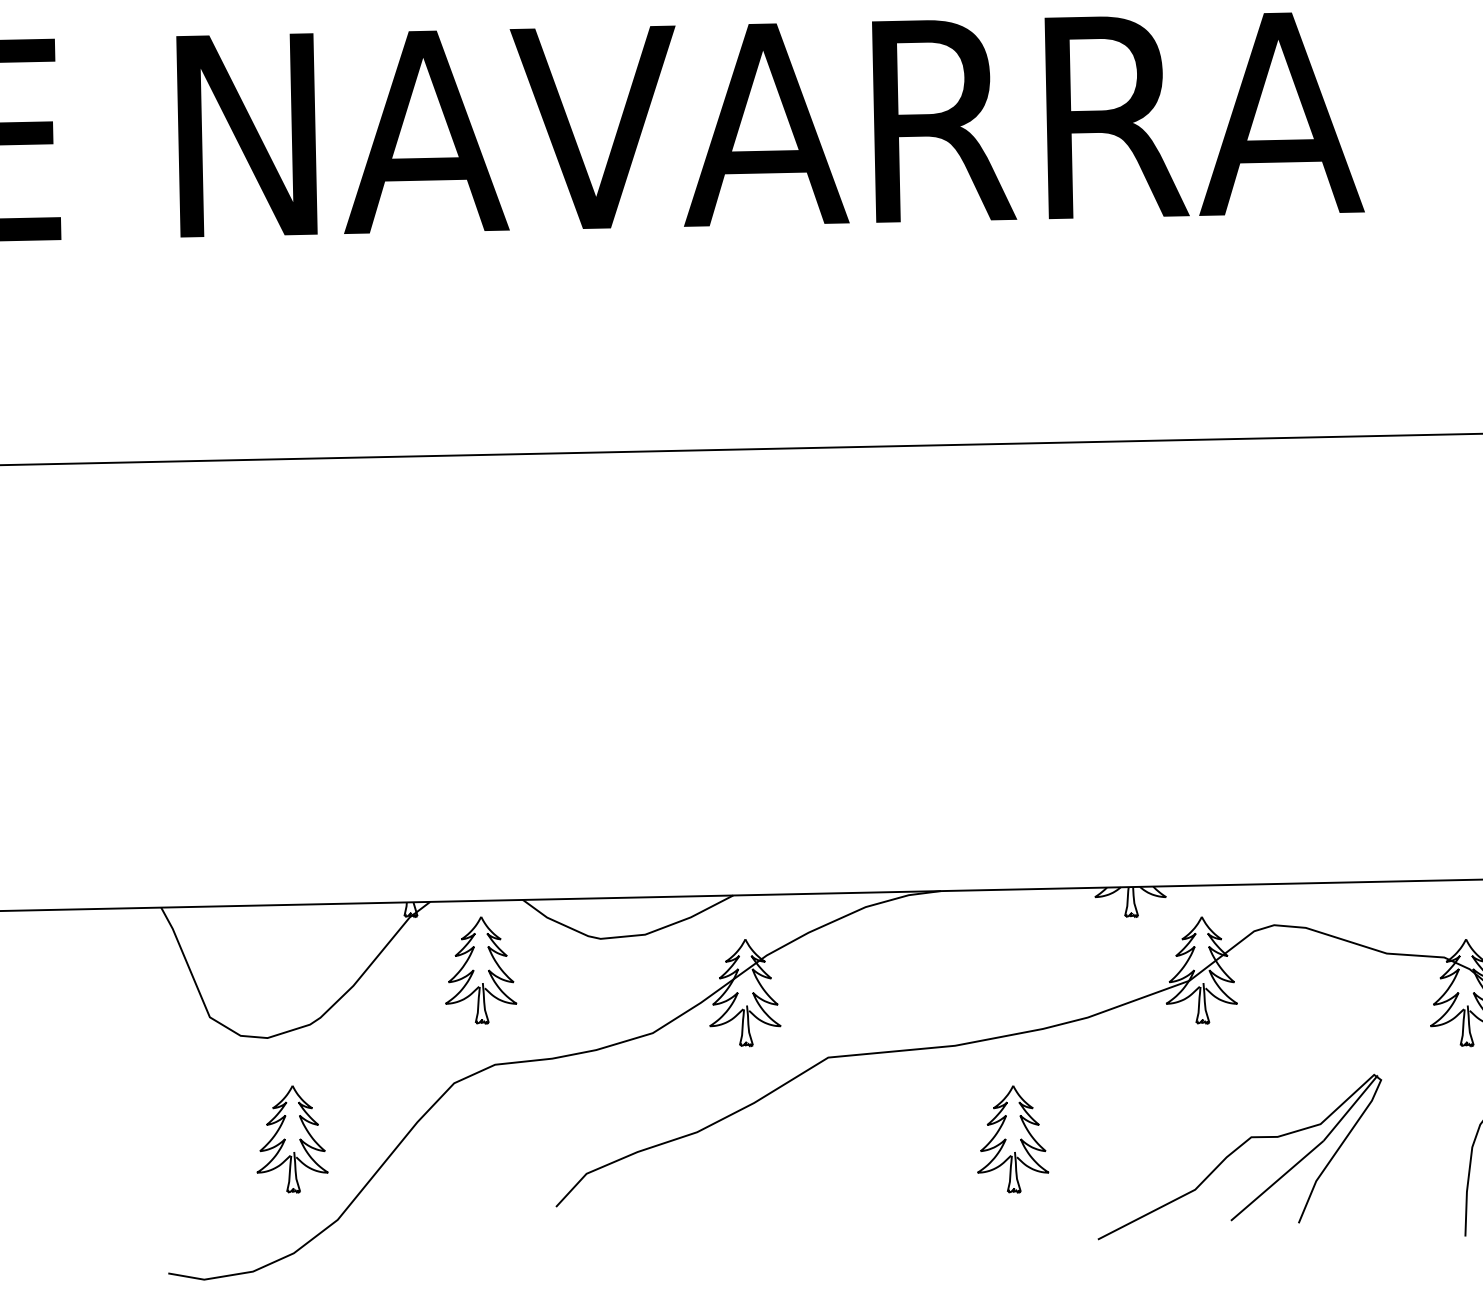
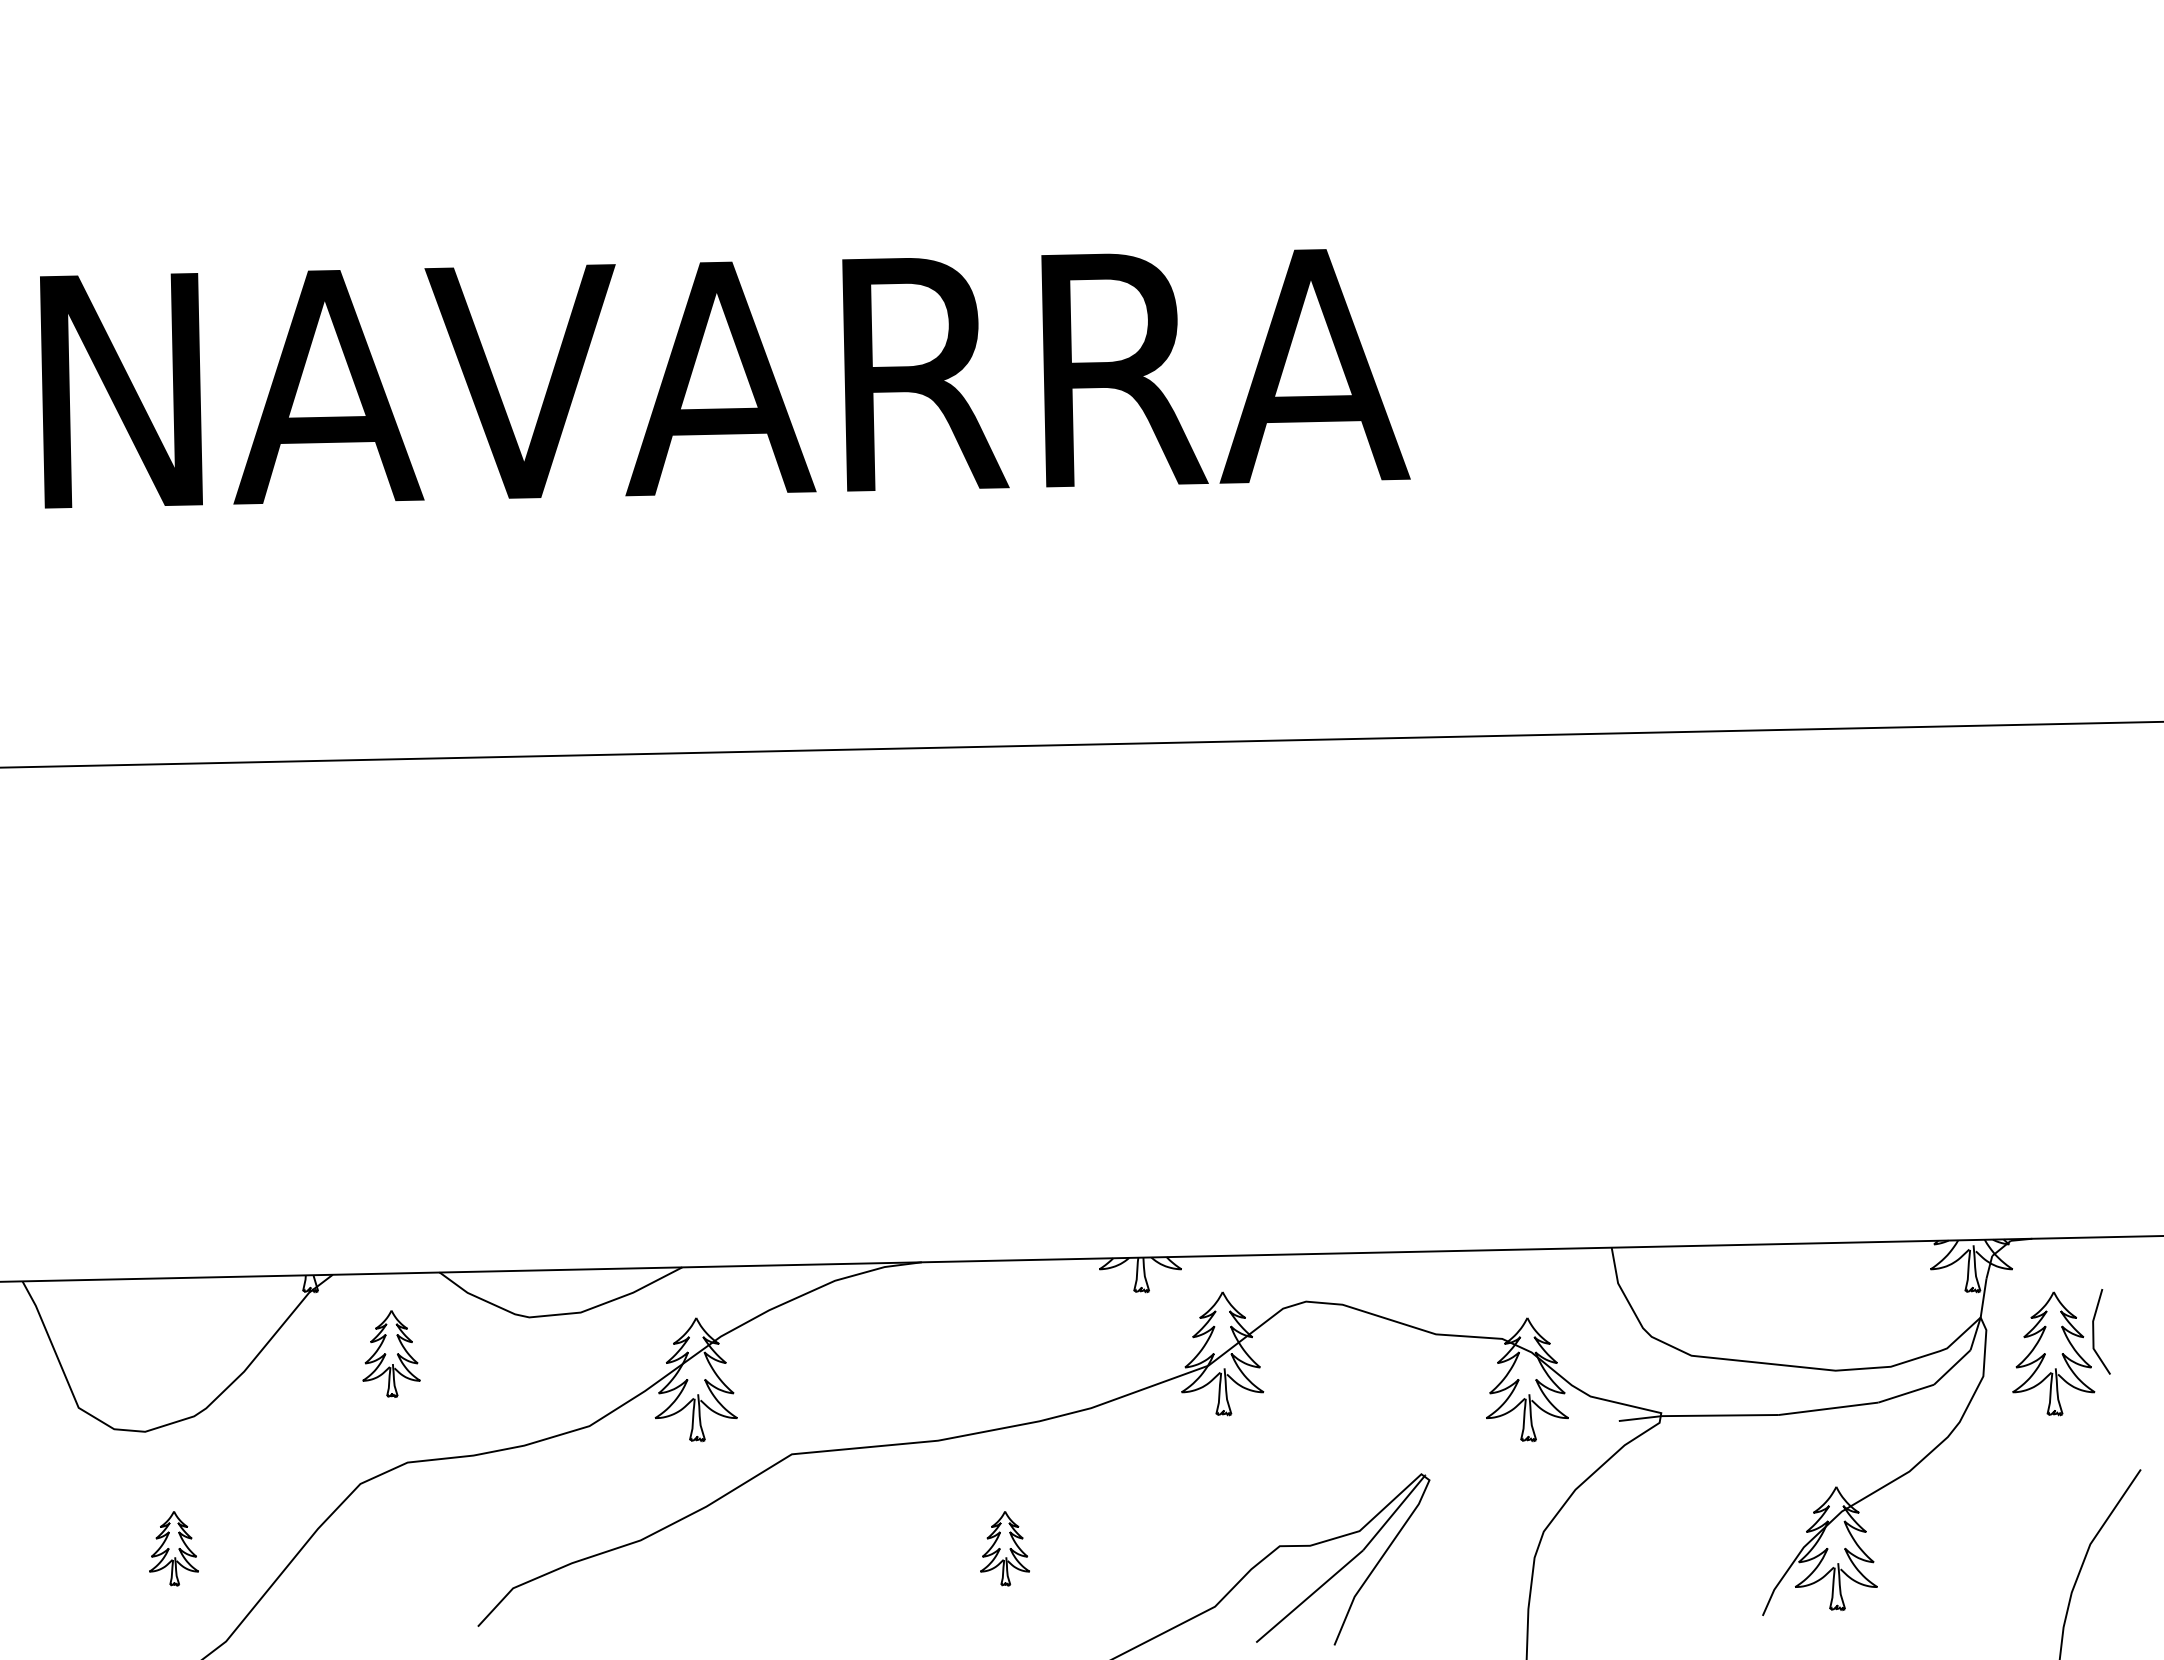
part: (481, 970) -> (391, 1353), size x0.7
part: (292, 1139) -> (173, 1548), size x0.6
part: (1012, 1139) -> (1004, 1548), size x0.6

